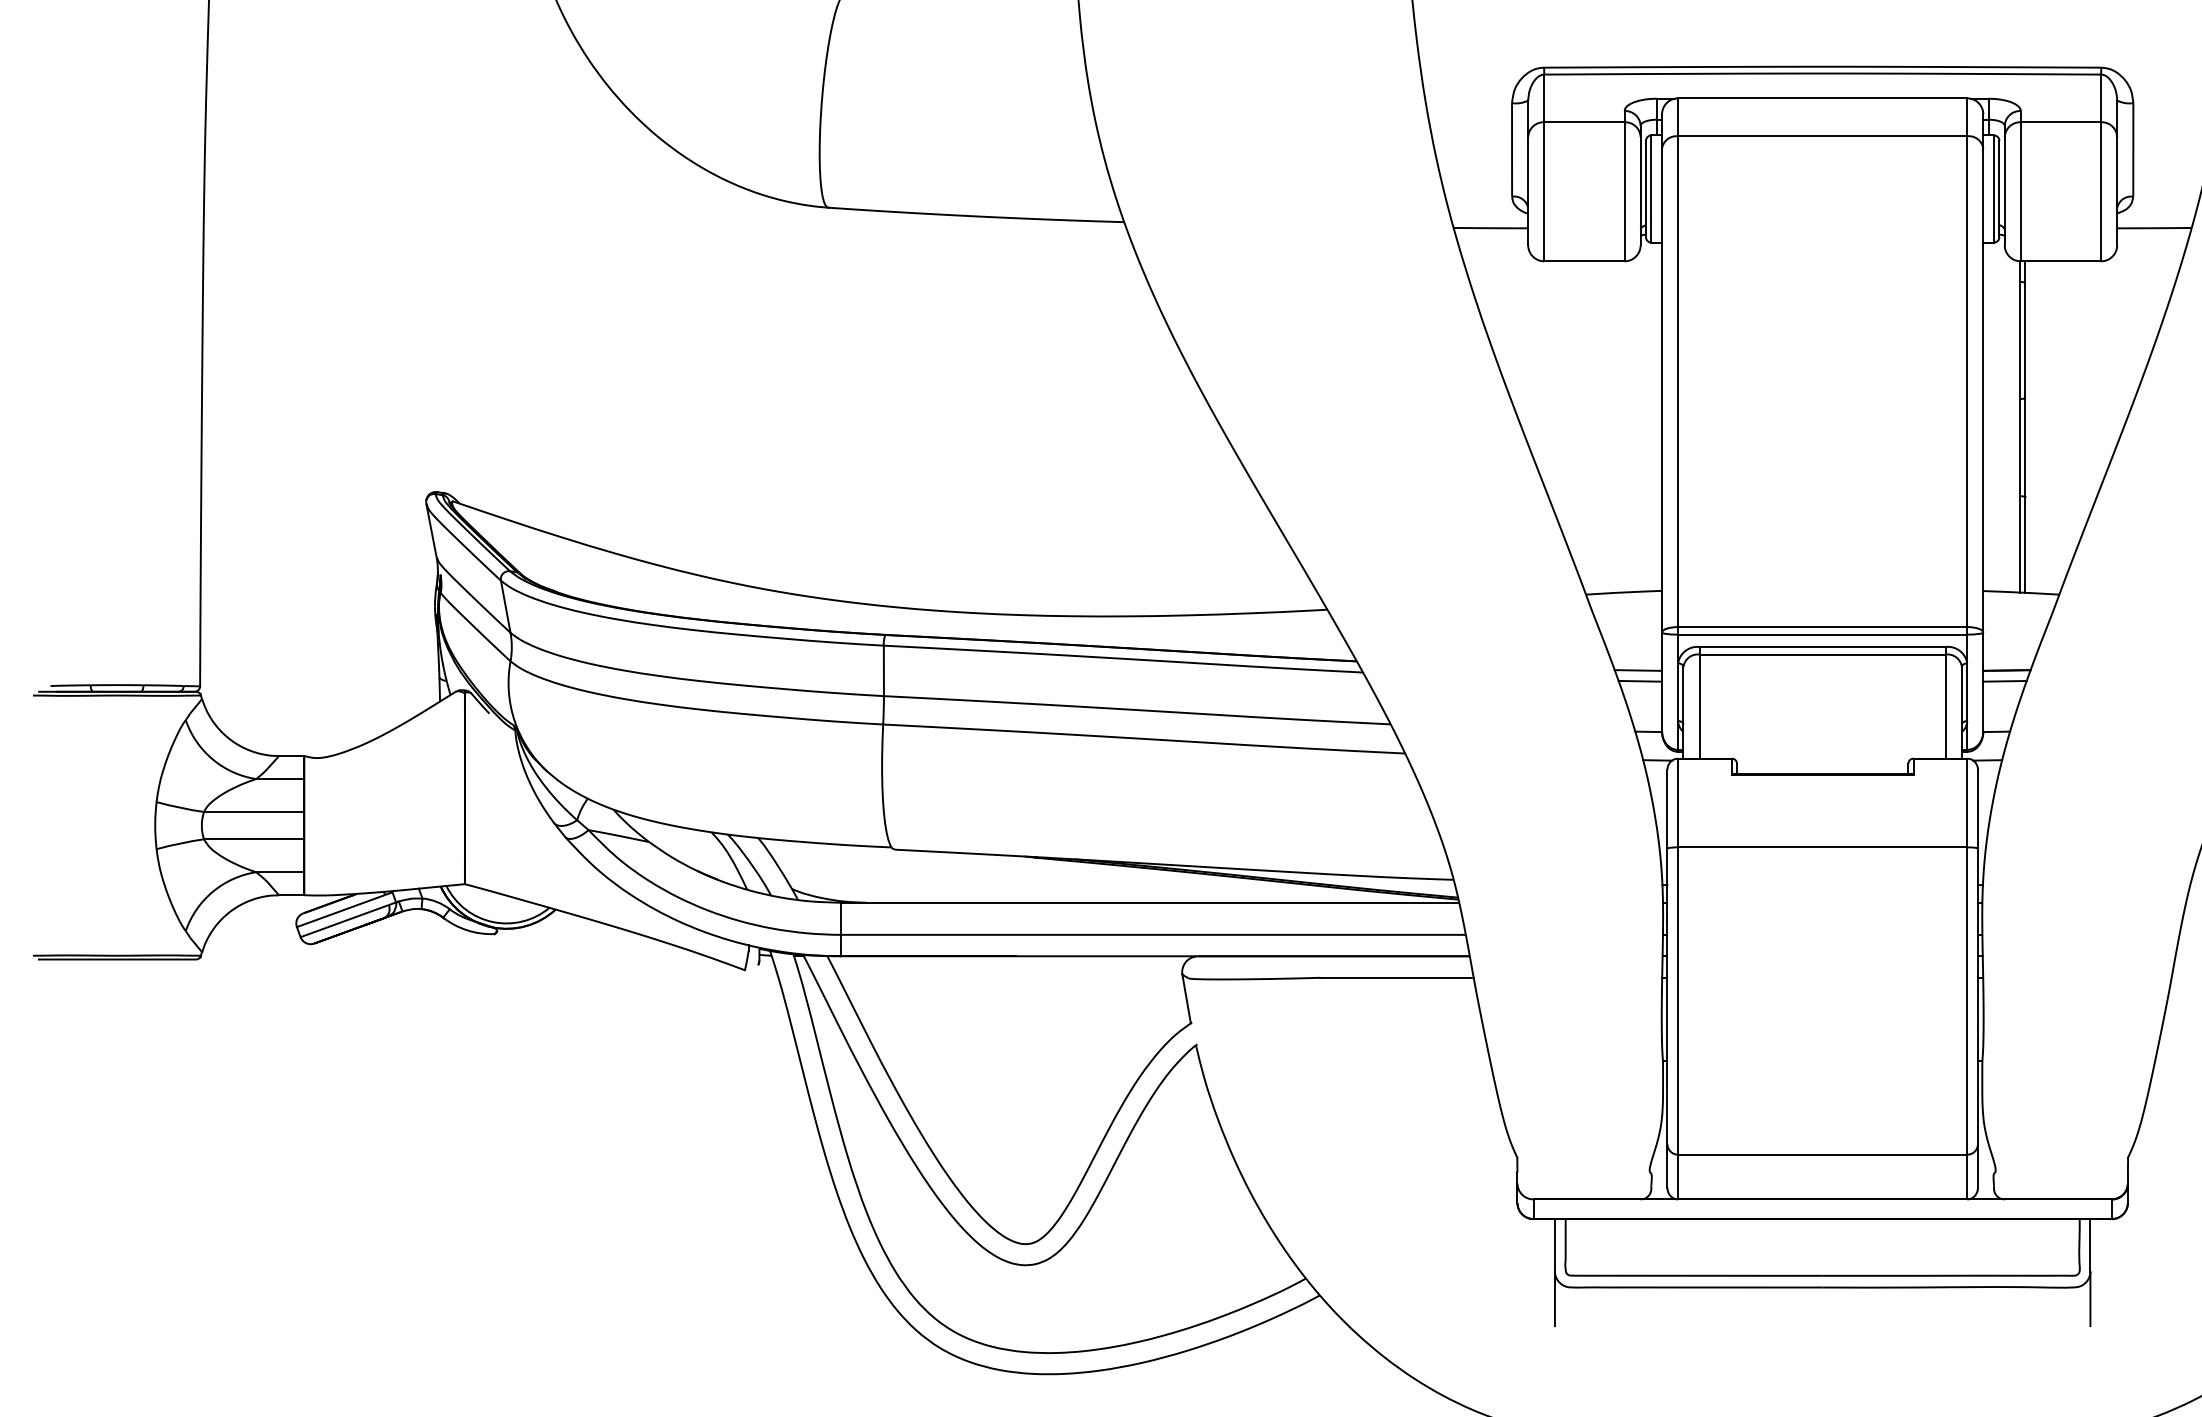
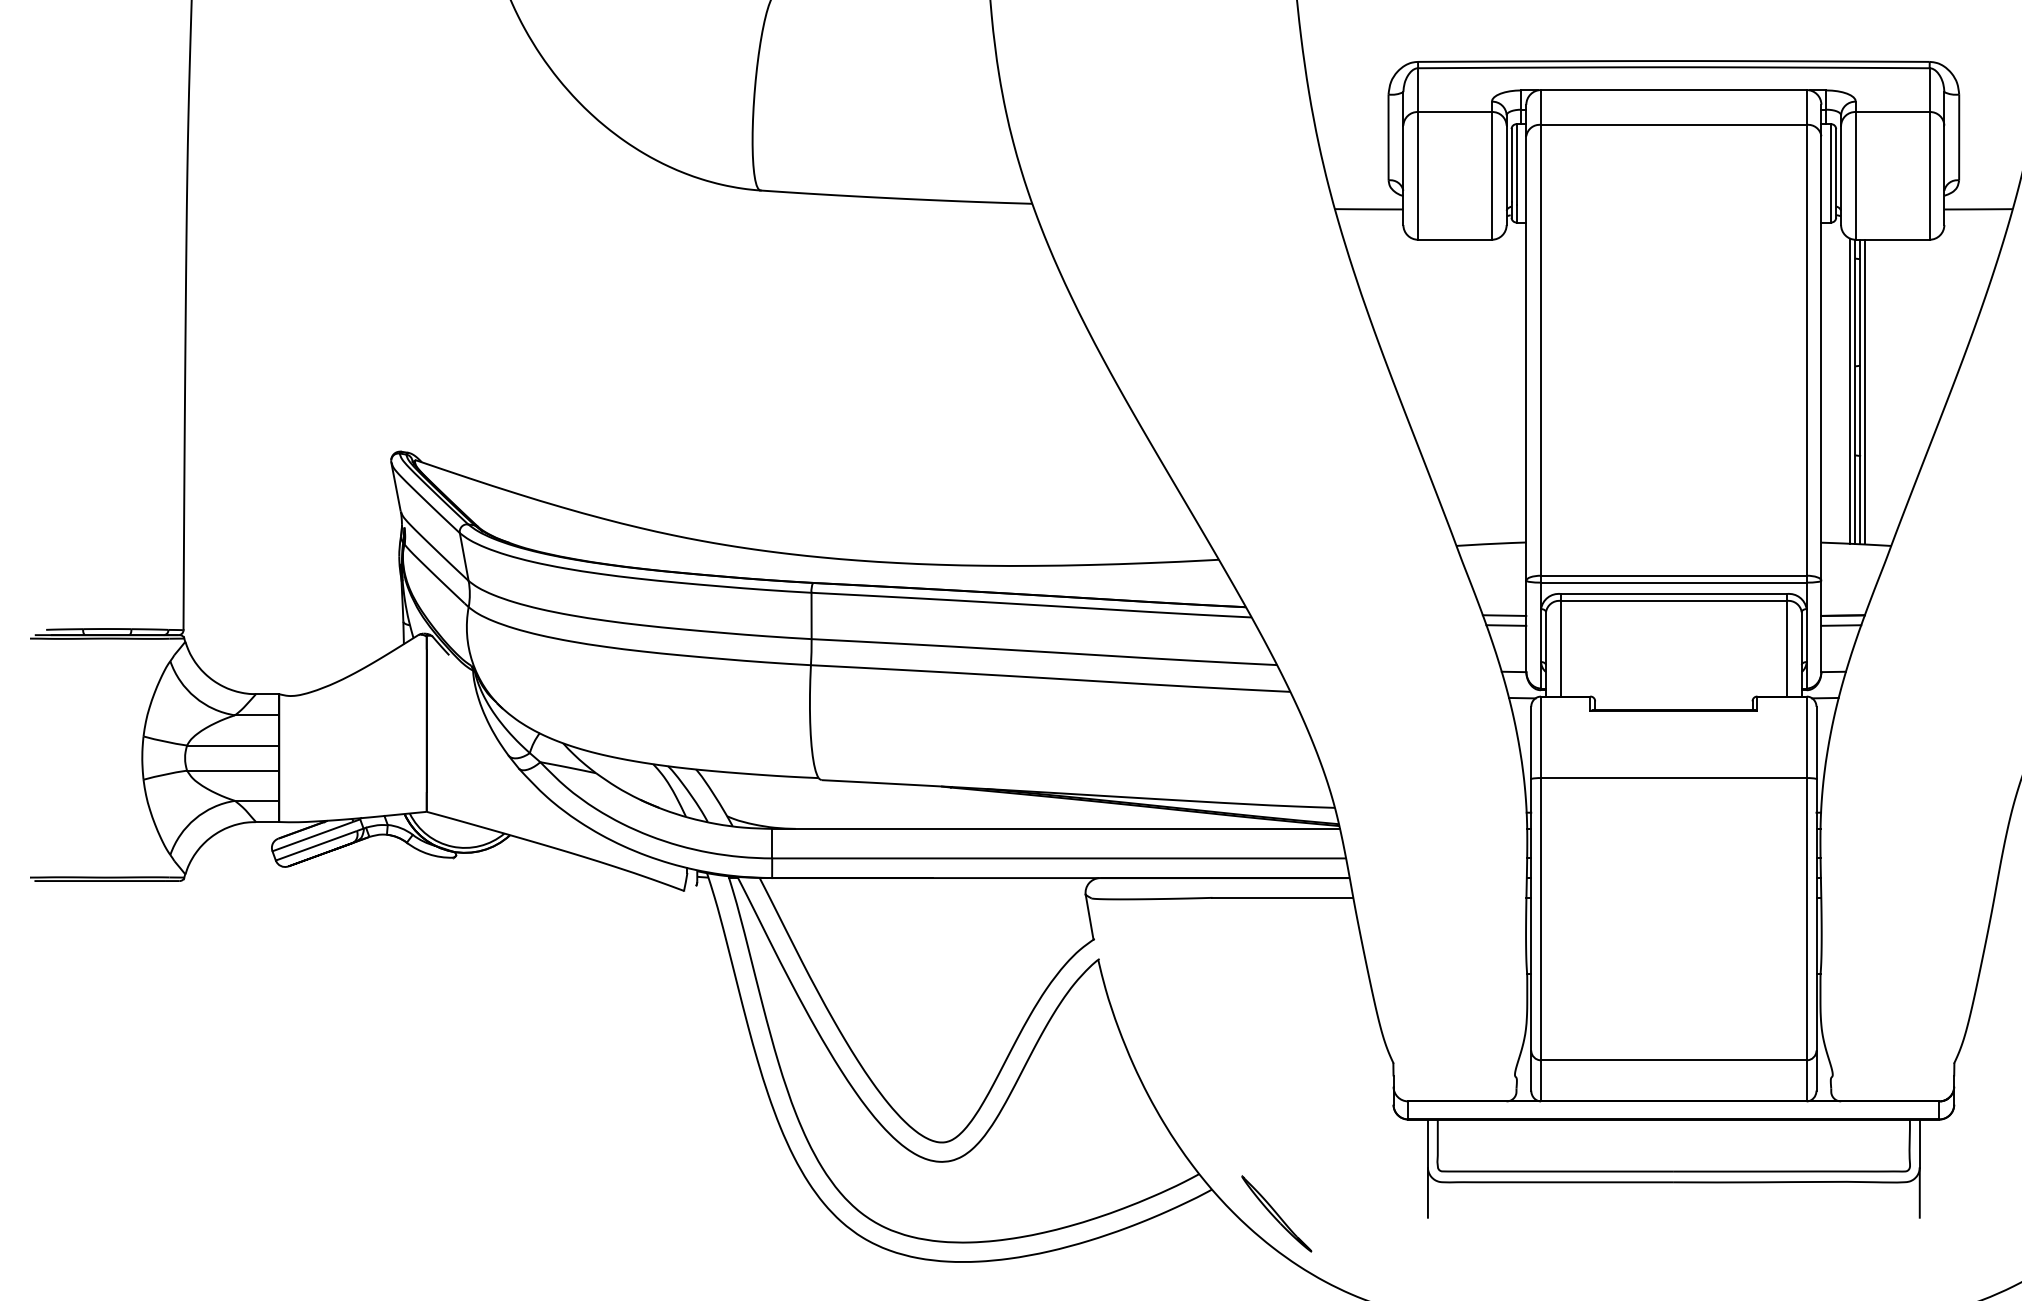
line: (2014, 426) -> (1850, 391), added
line: (2030, 427) -> (1864, 392), added
part: (1389, 1321) -> (1275, 1213), added

